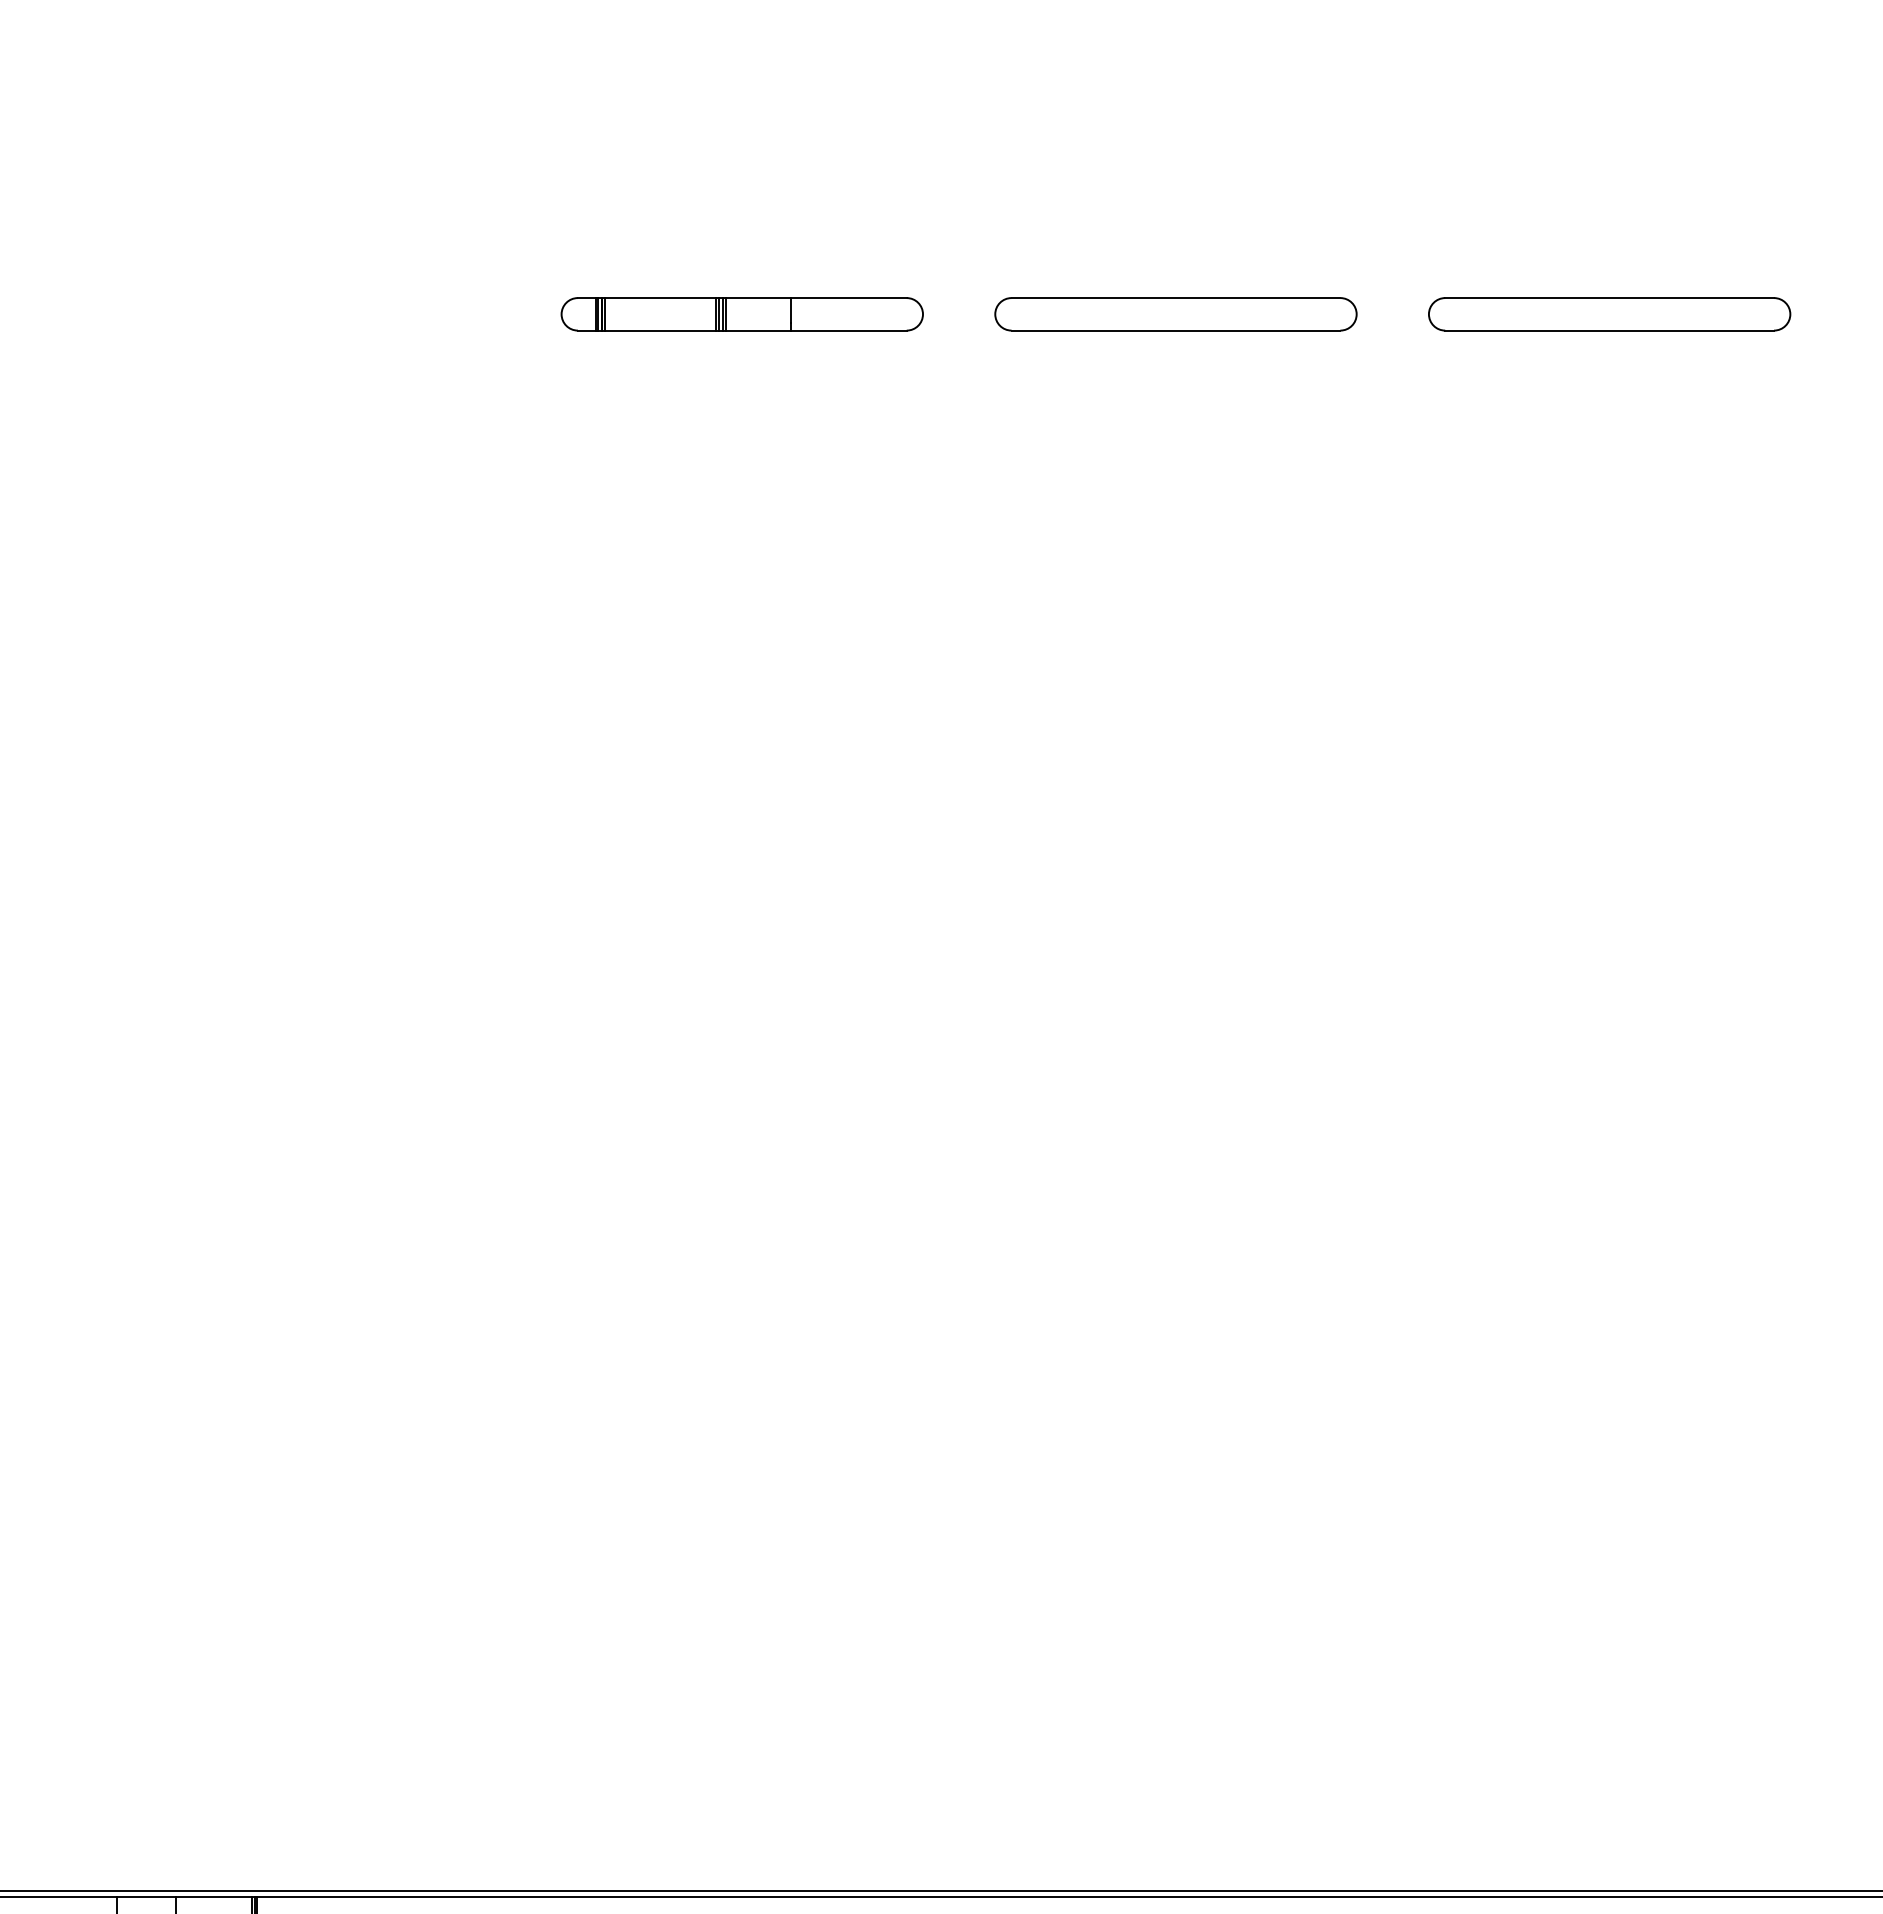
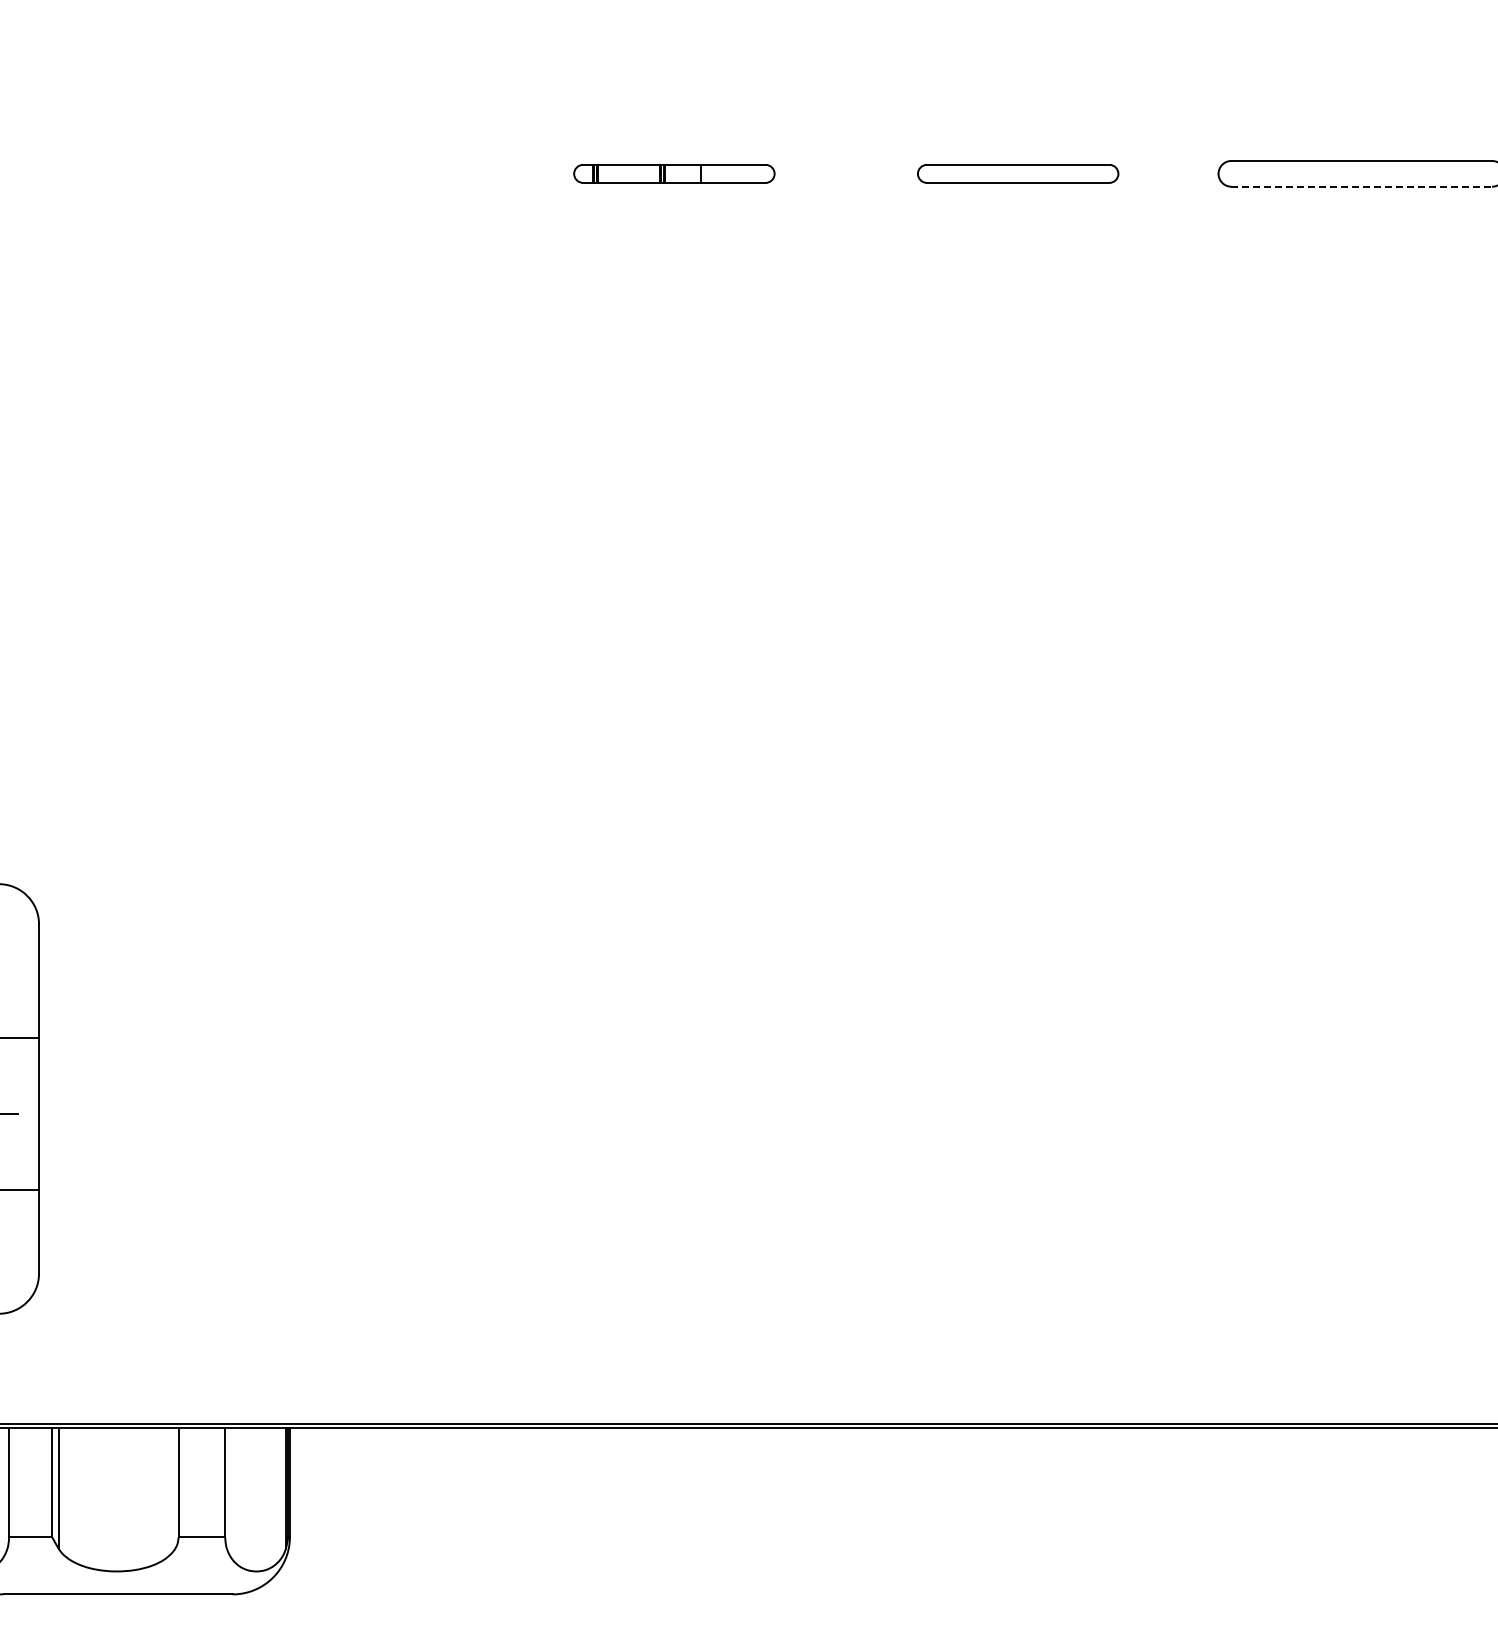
part: (742, 313) -> (674, 173), size x0.7
part: (1176, 313) -> (1018, 173), size x0.7
line: (1610, 330) -> (1362, 186), solid -> dashed

